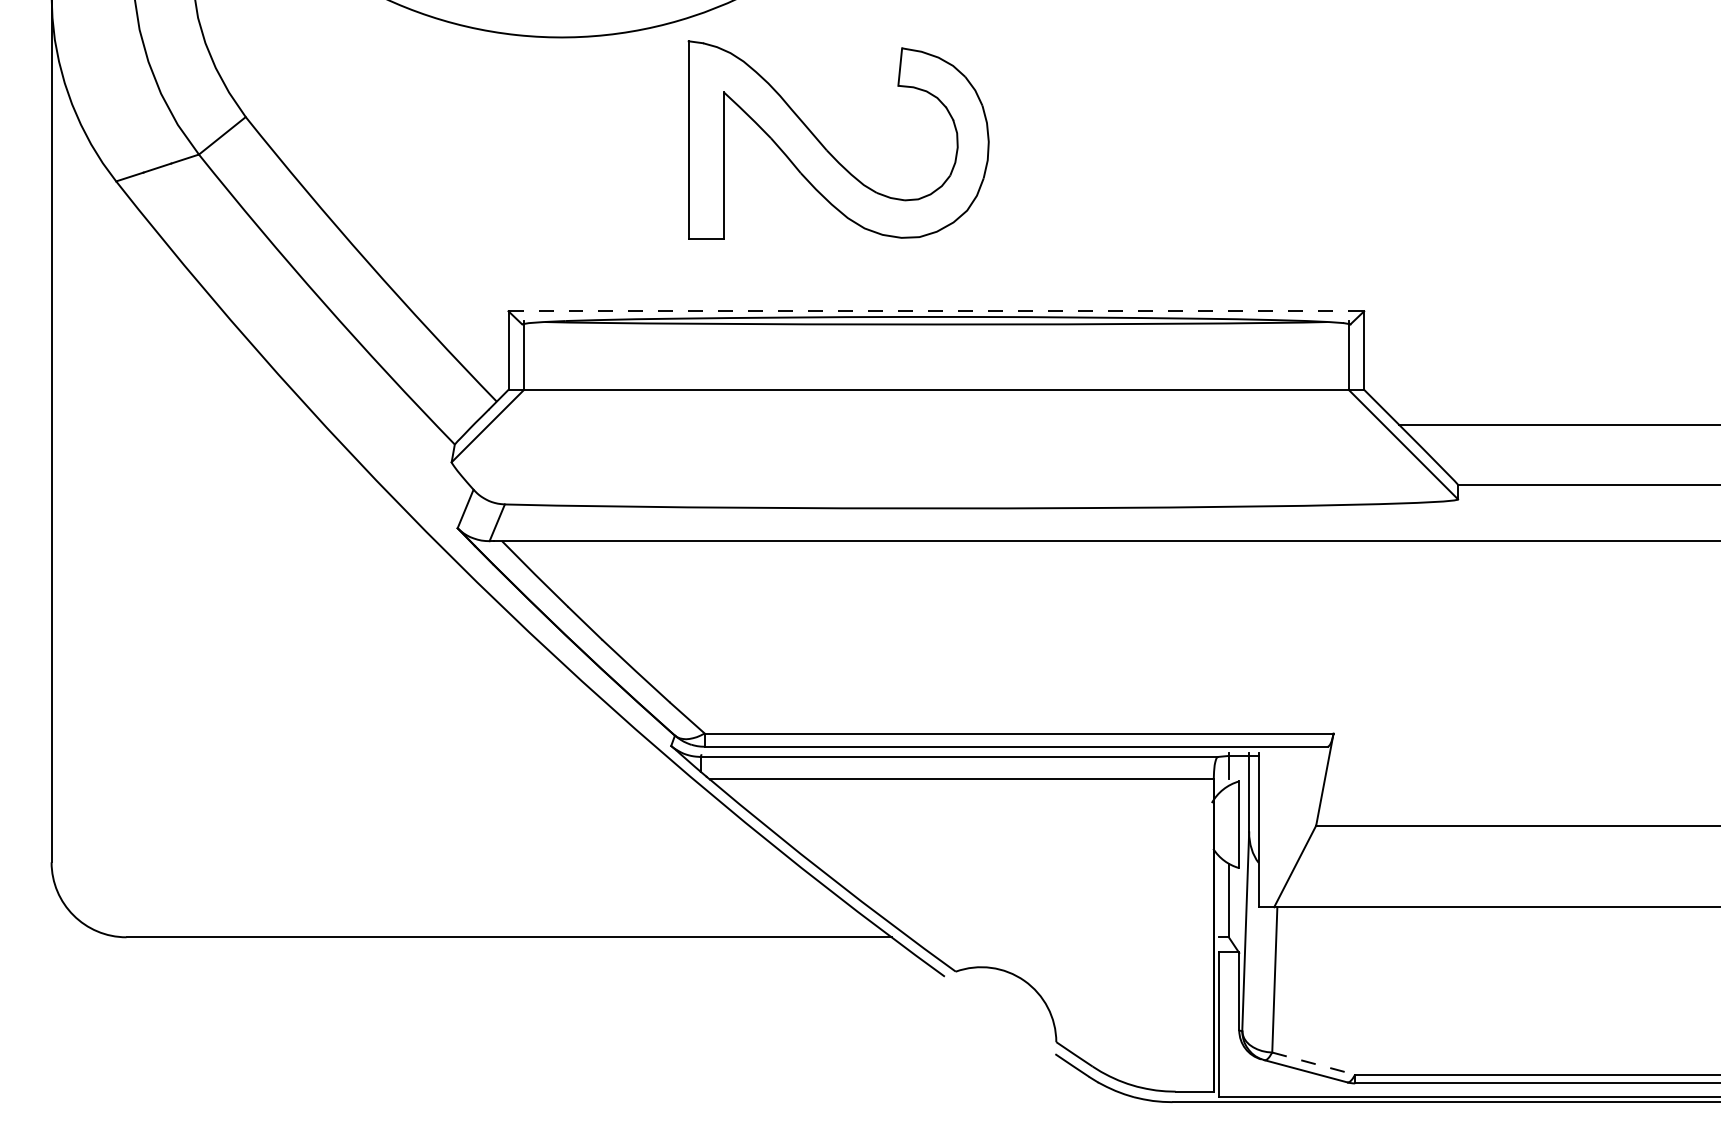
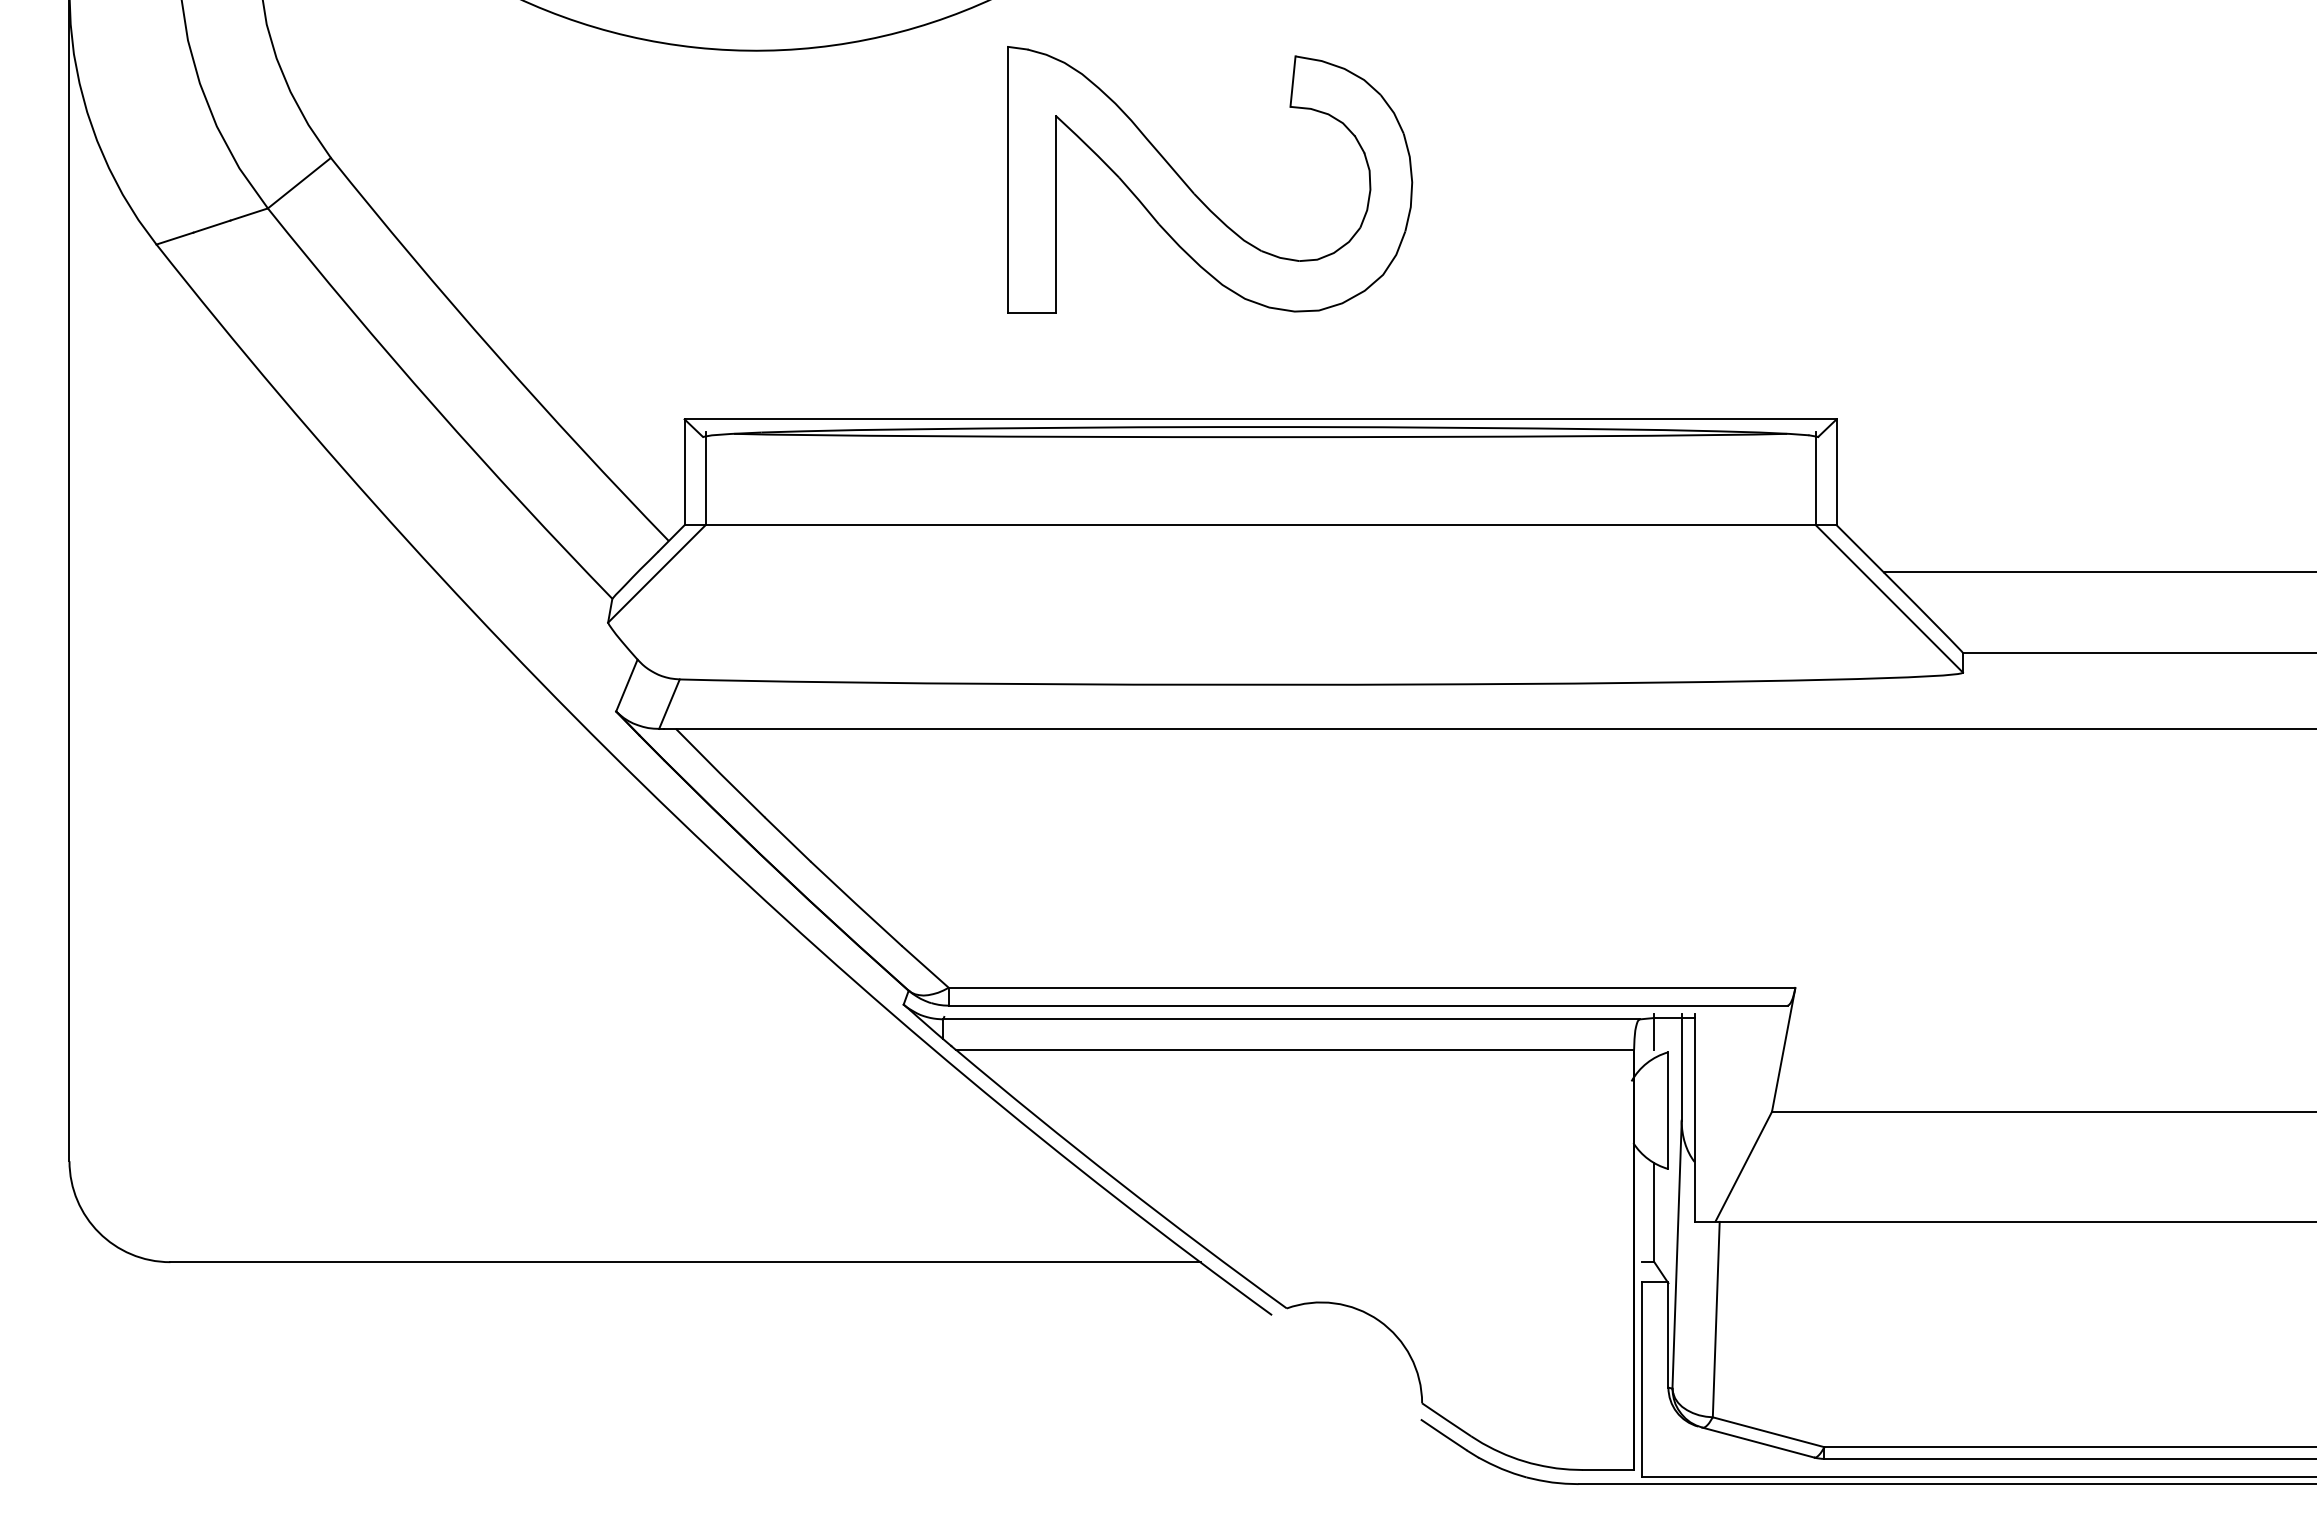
part: (827, 150) -> (1195, 193), moved
line: (936, 311) -> (1260, 419), dashed -> solid
line: (1313, 1063) -> (1768, 1432), dashed -> solid

